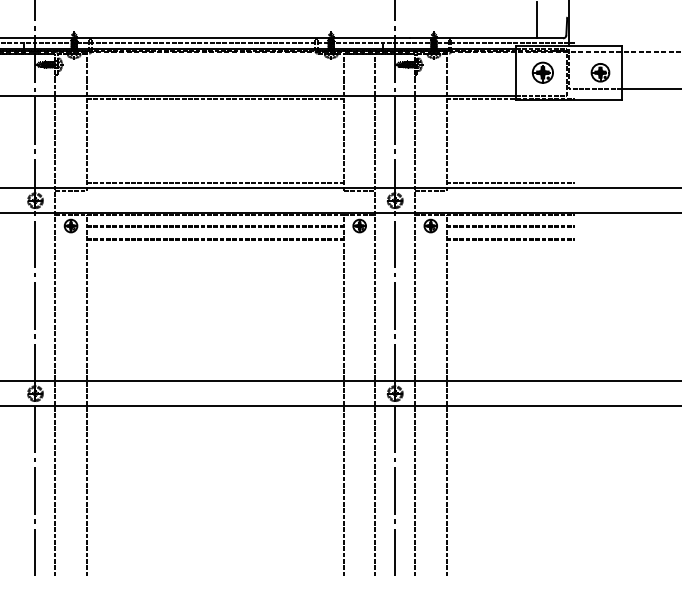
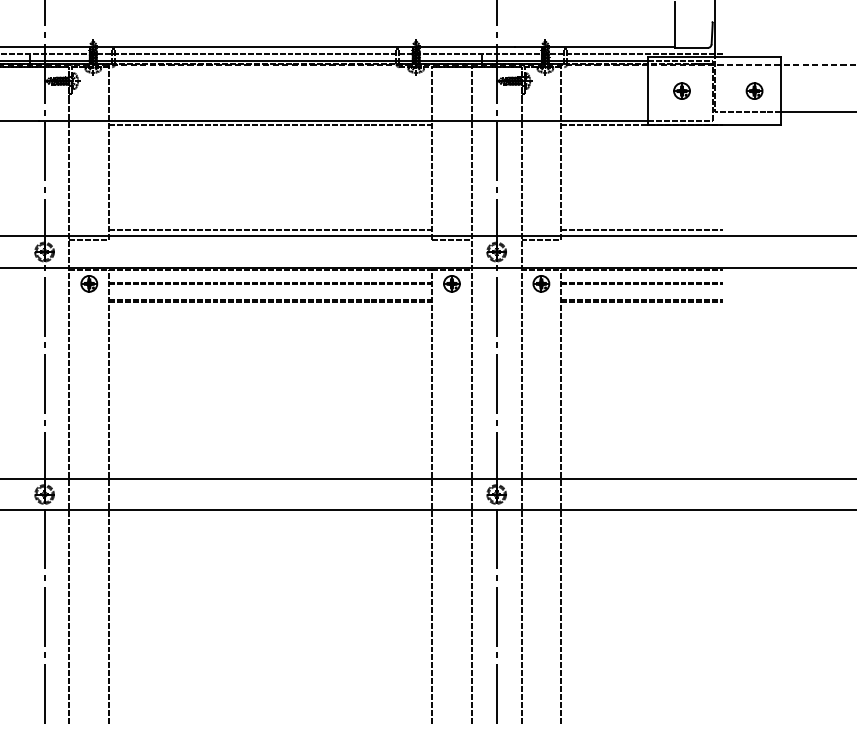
part: (542, 72) -> (681, 90), size x0.62
part: (600, 72) -> (754, 90), size x0.71

